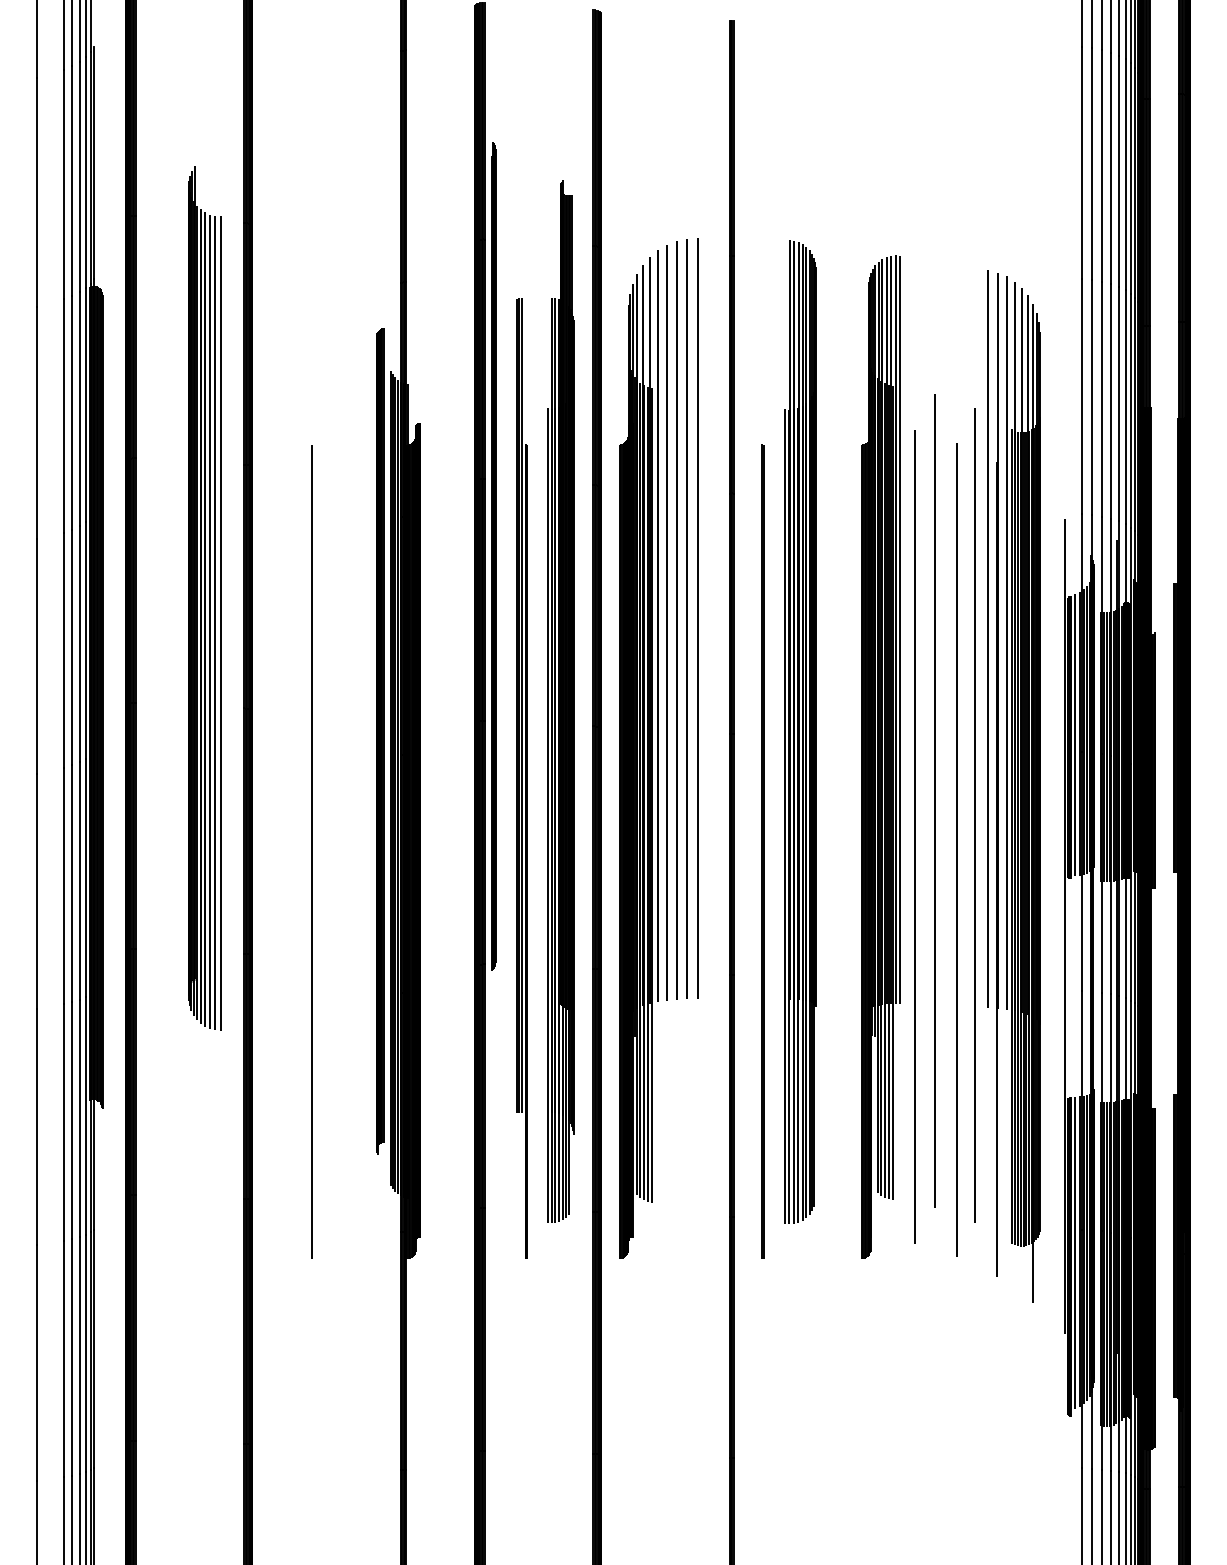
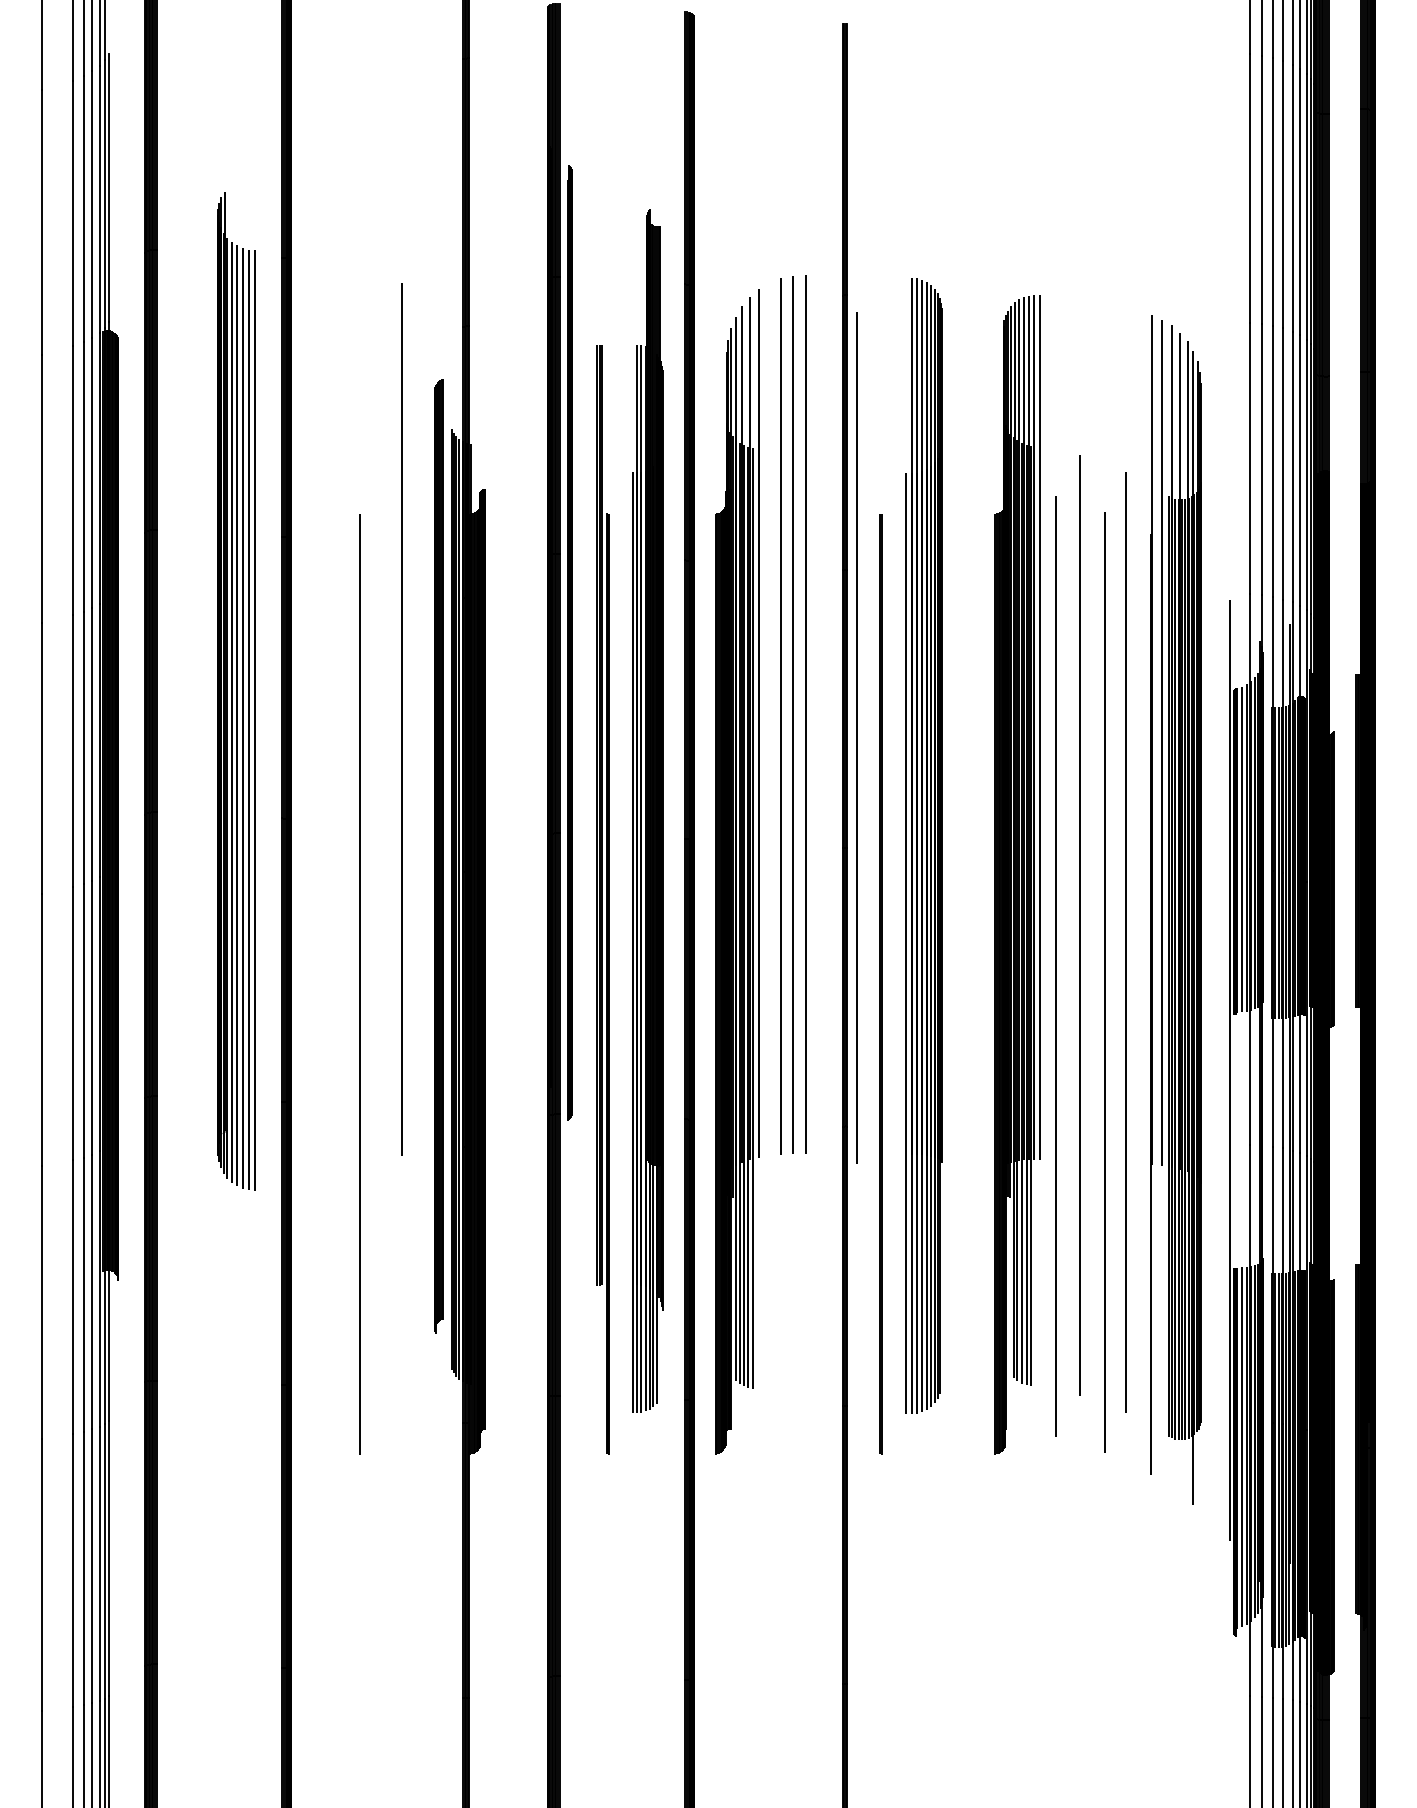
line: (666, 622) -> (401, 719), moved
line: (987, 638) -> (856, 737), moved

